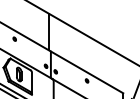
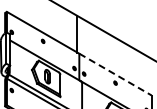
line: (87, 72) -> (115, 74), solid -> dashed

